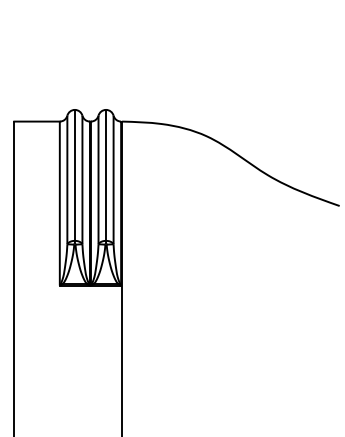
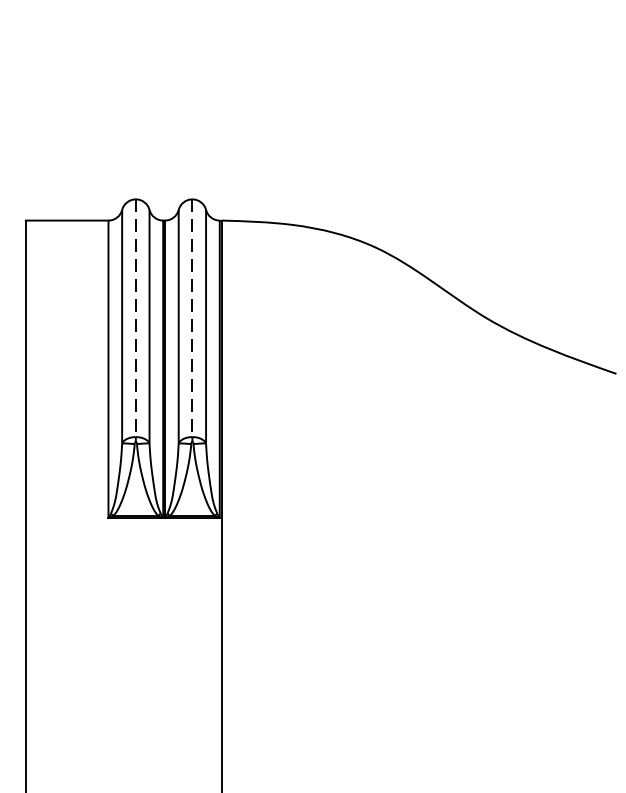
line: (74, 175) -> (135, 318), solid -> dashed
line: (106, 175) -> (193, 318), solid -> dashed

